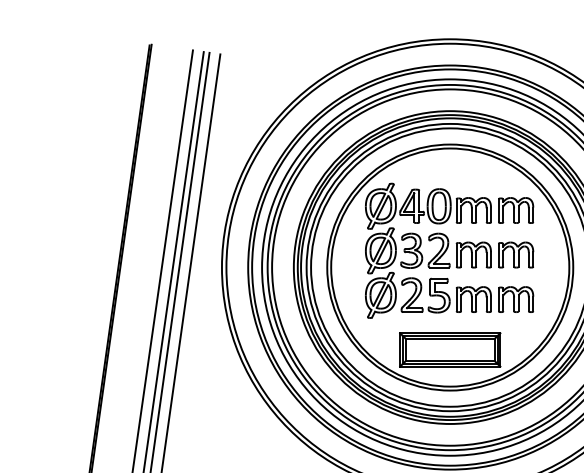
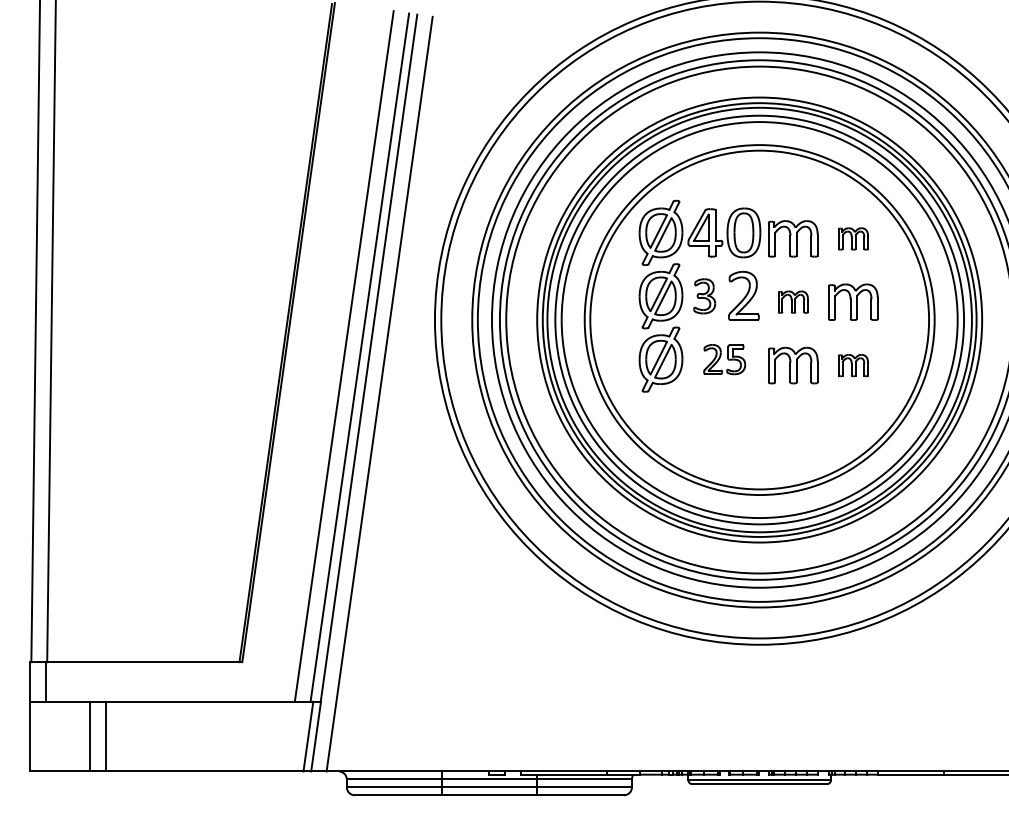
part: (516, 210) -> (853, 238), size x0.6
part: (411, 251) -> (704, 296), size x0.7
part: (474, 254) -> (793, 301), size x0.6
part: (425, 295) -> (724, 359), size x0.6
part: (516, 299) -> (853, 365), size x0.6
part: (450, 350) -> (759, 437), removed

